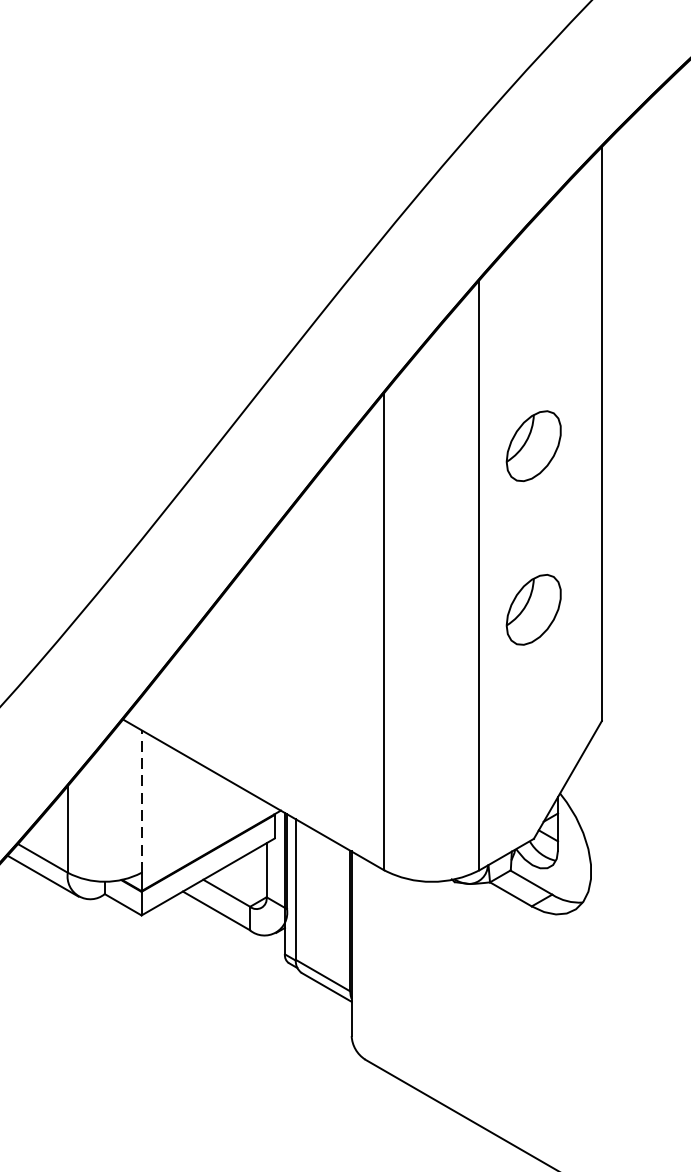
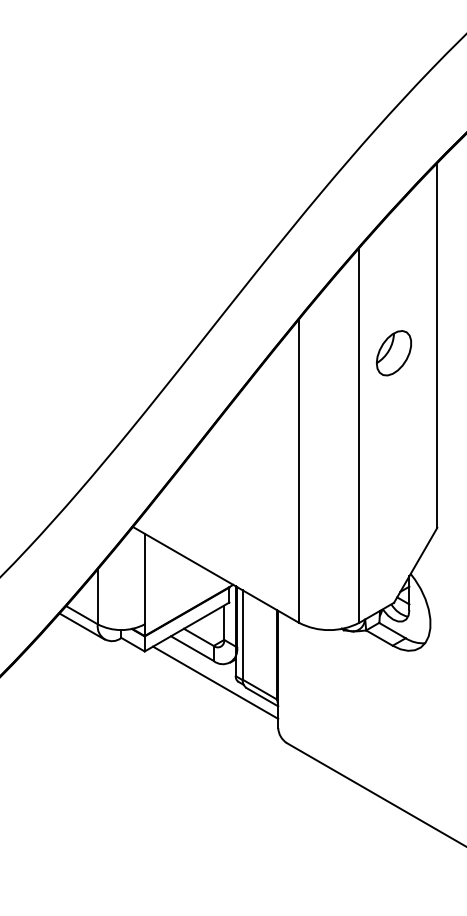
part: (533, 610) -> (393, 457), removed
line: (141, 800) -> (144, 578), dashed -> solid
line: (252, 964) -> (215, 682), added

